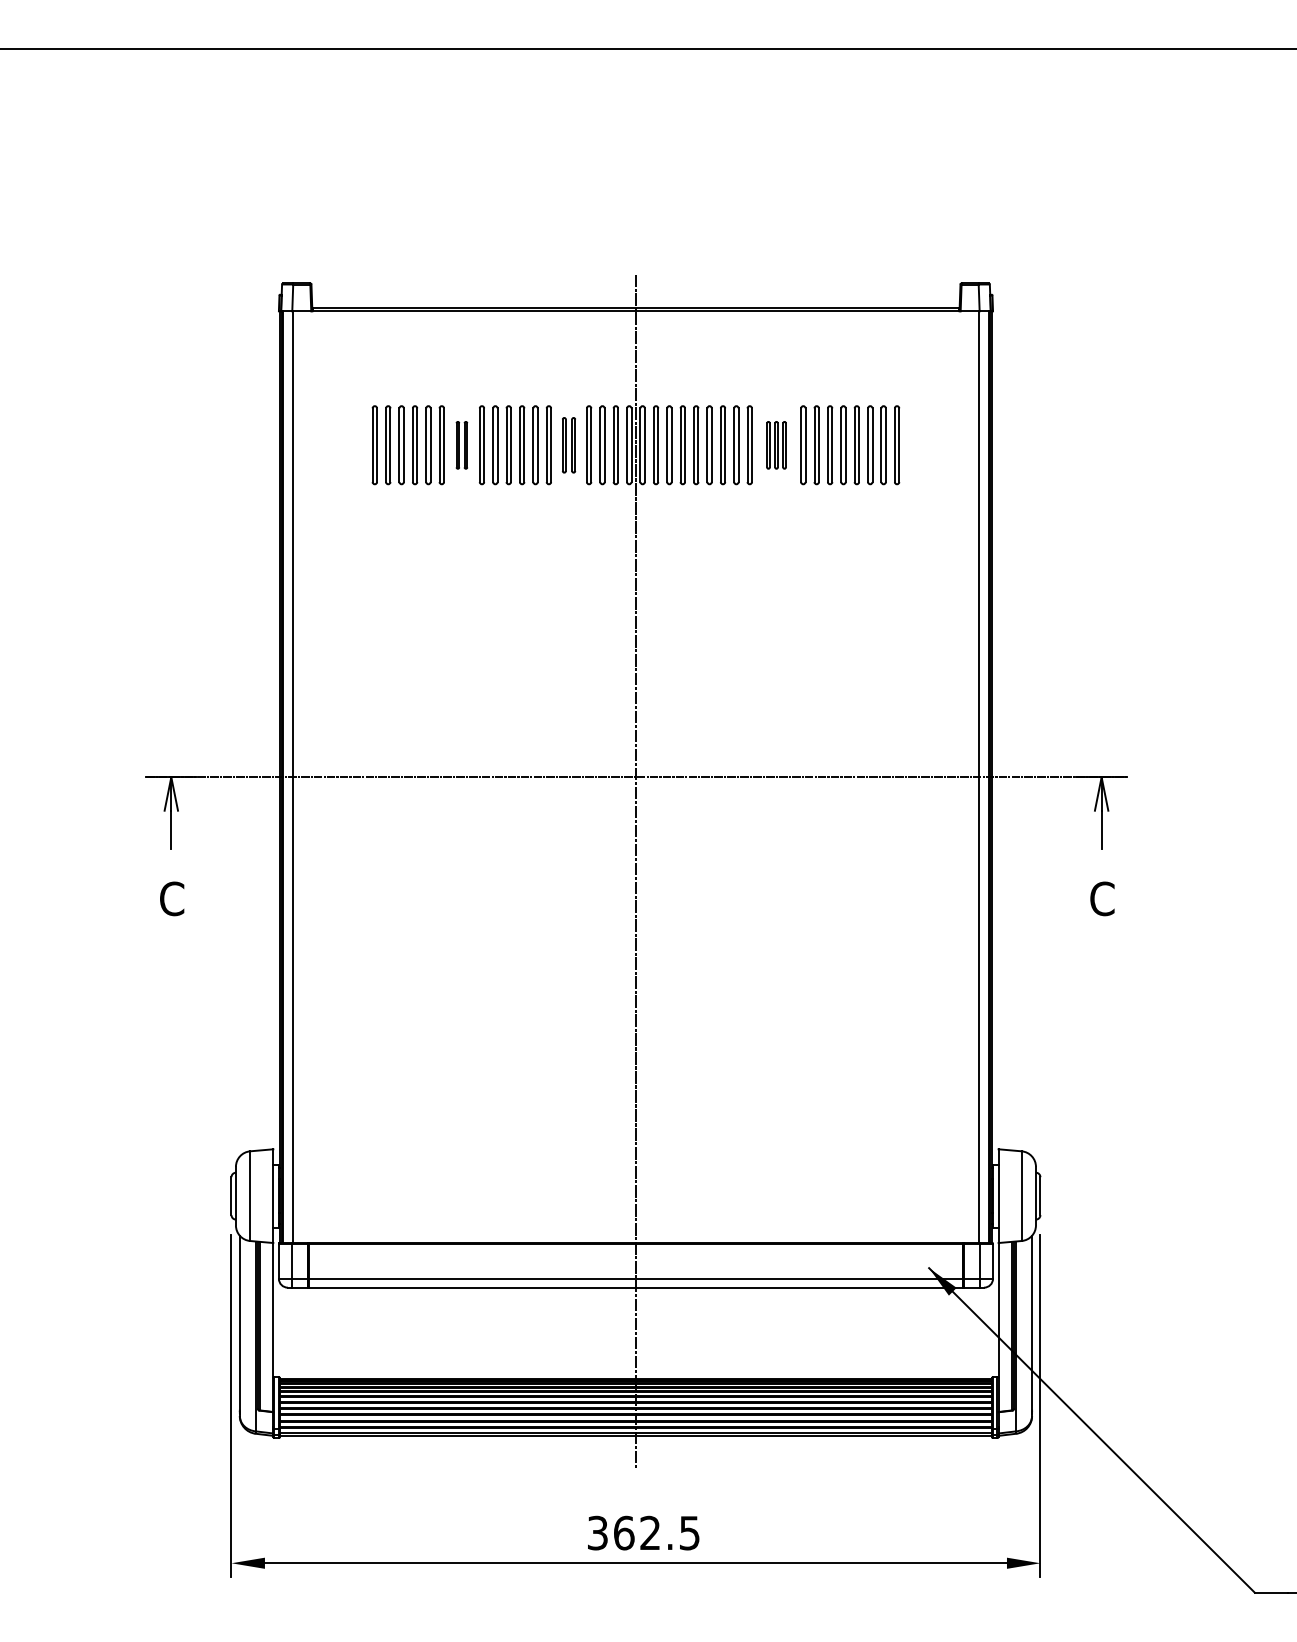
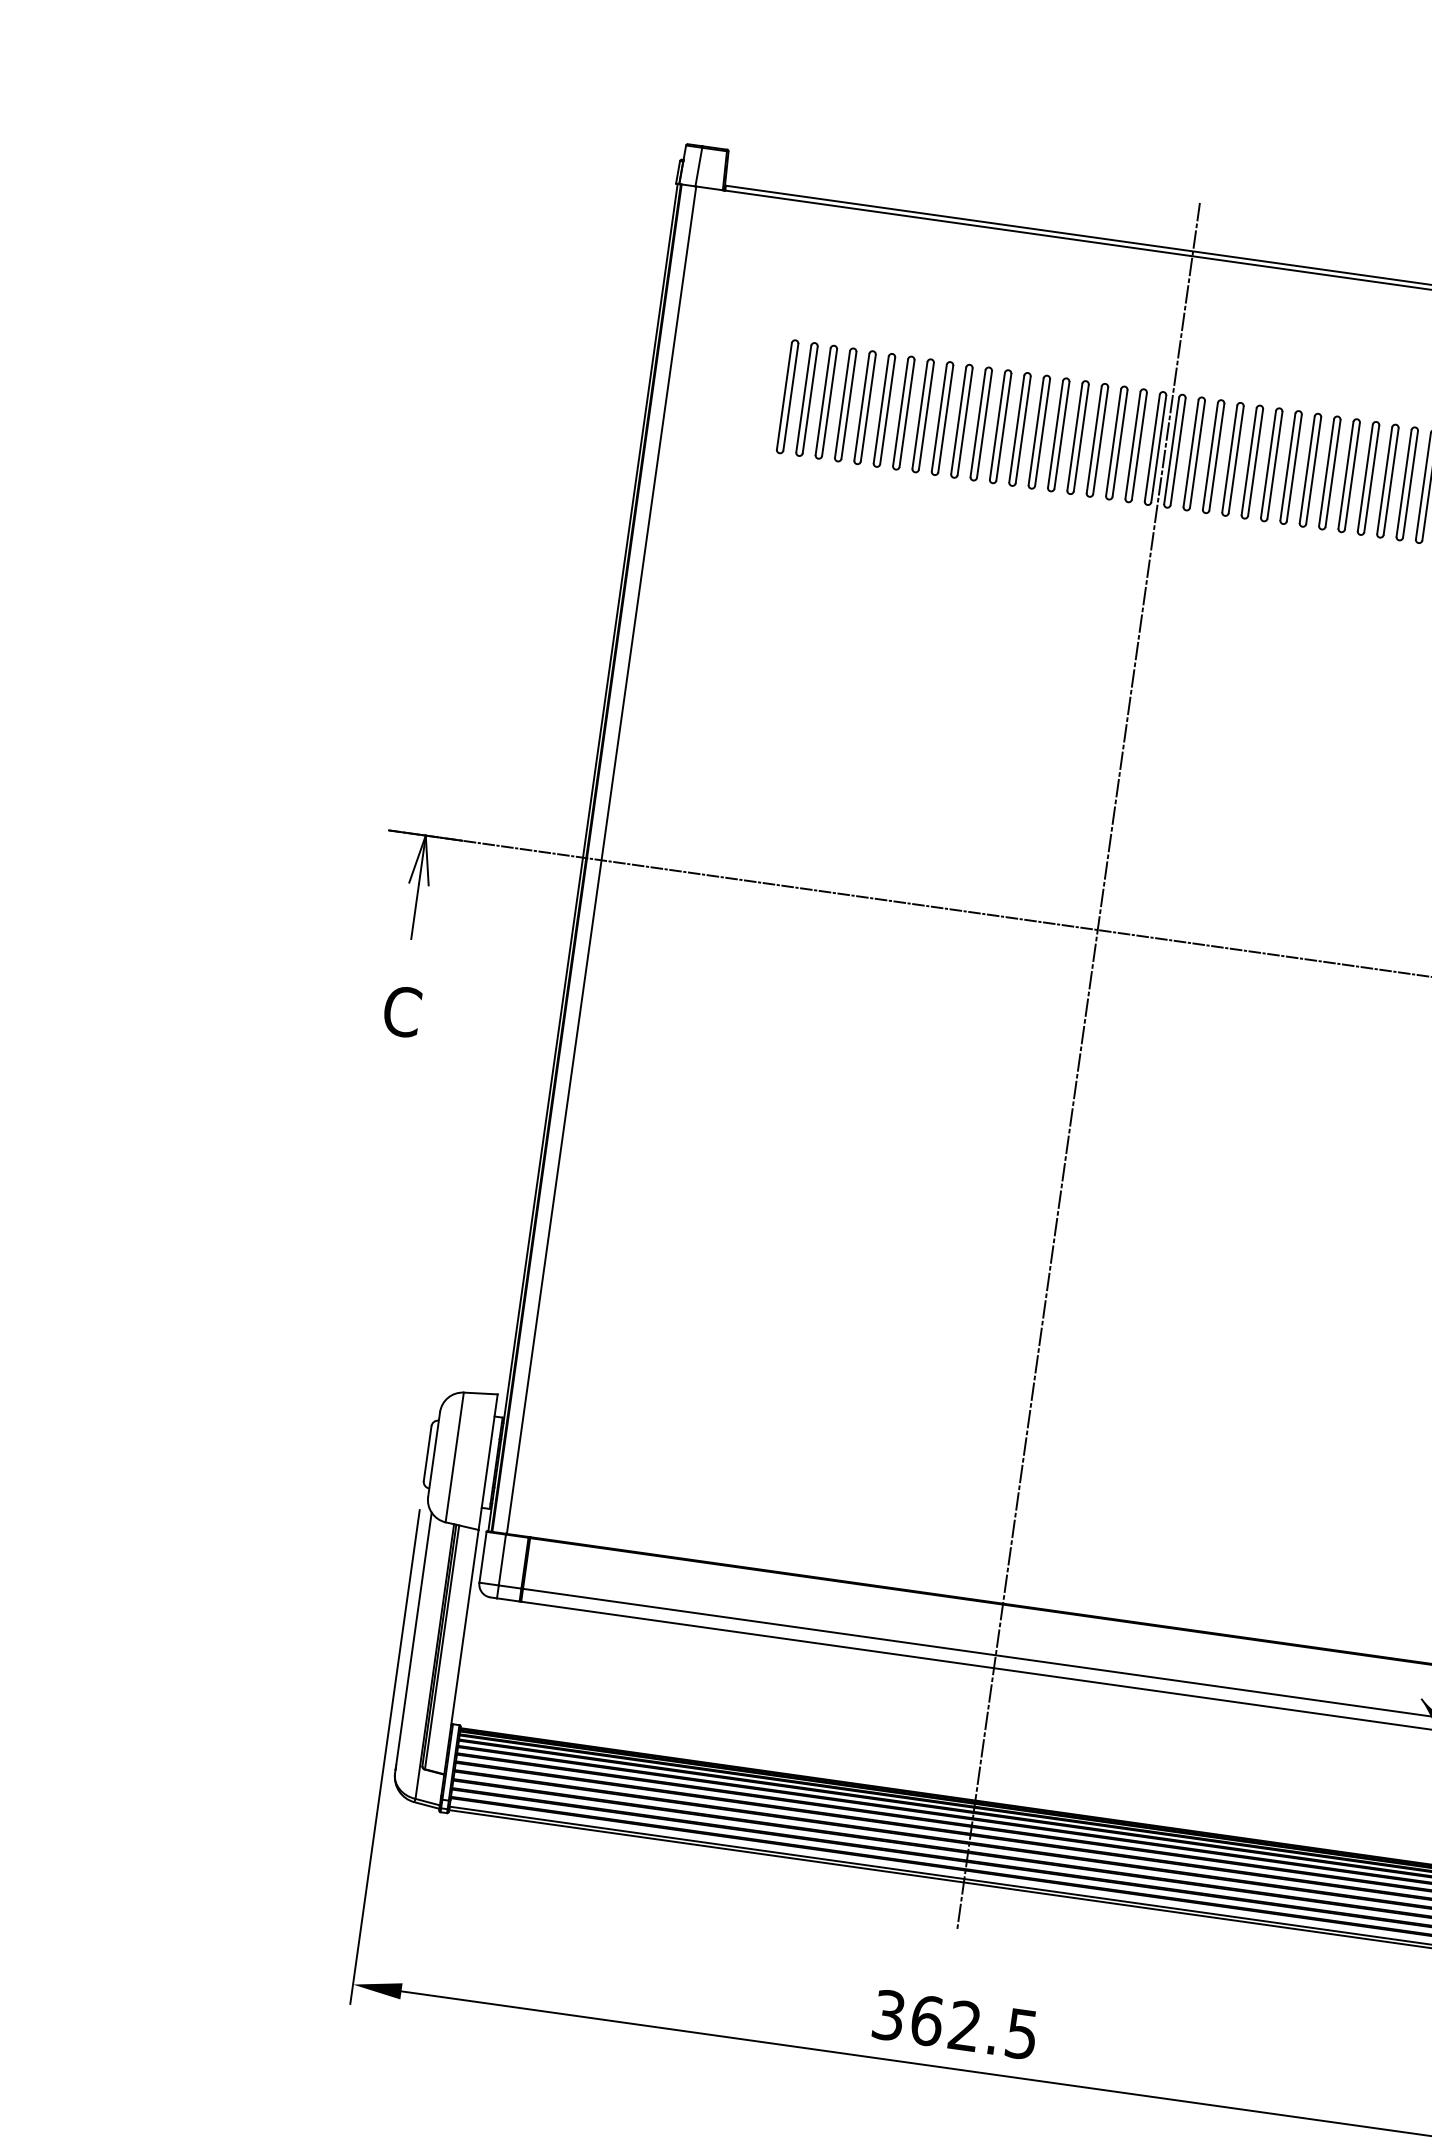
part: (461, 445) -> (912, 414), size x1.67
part: (568, 445) -> (1067, 436), size x1.43
part: (776, 445) -> (1368, 478), size x1.67

